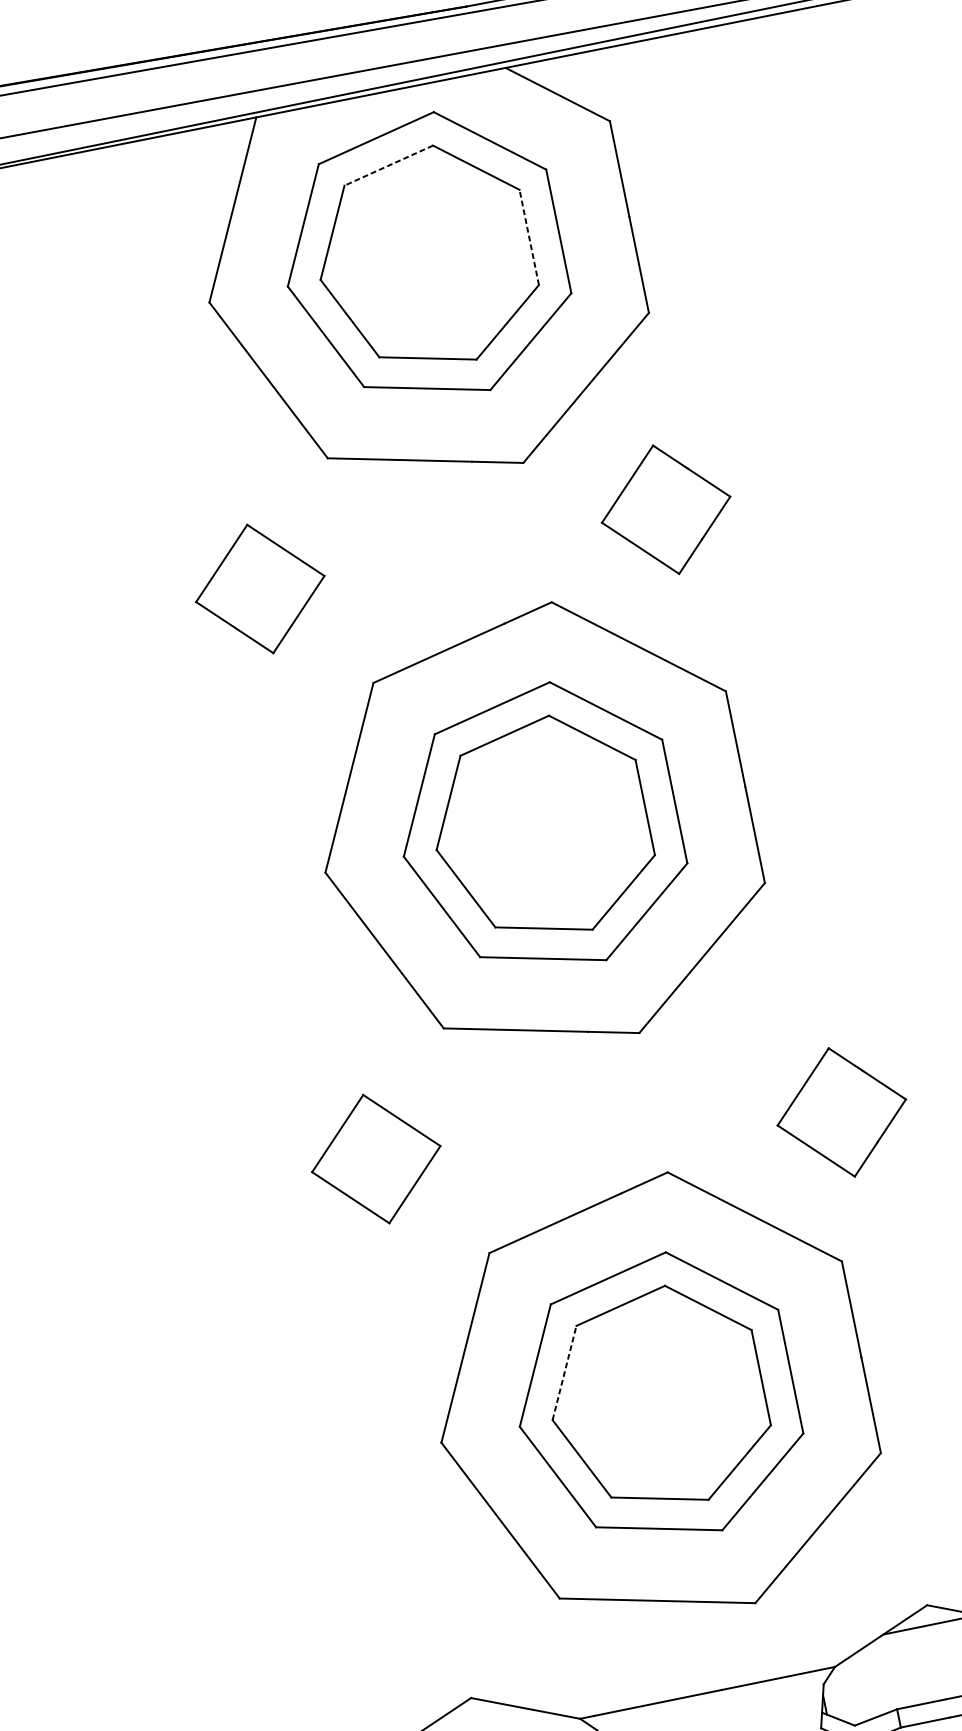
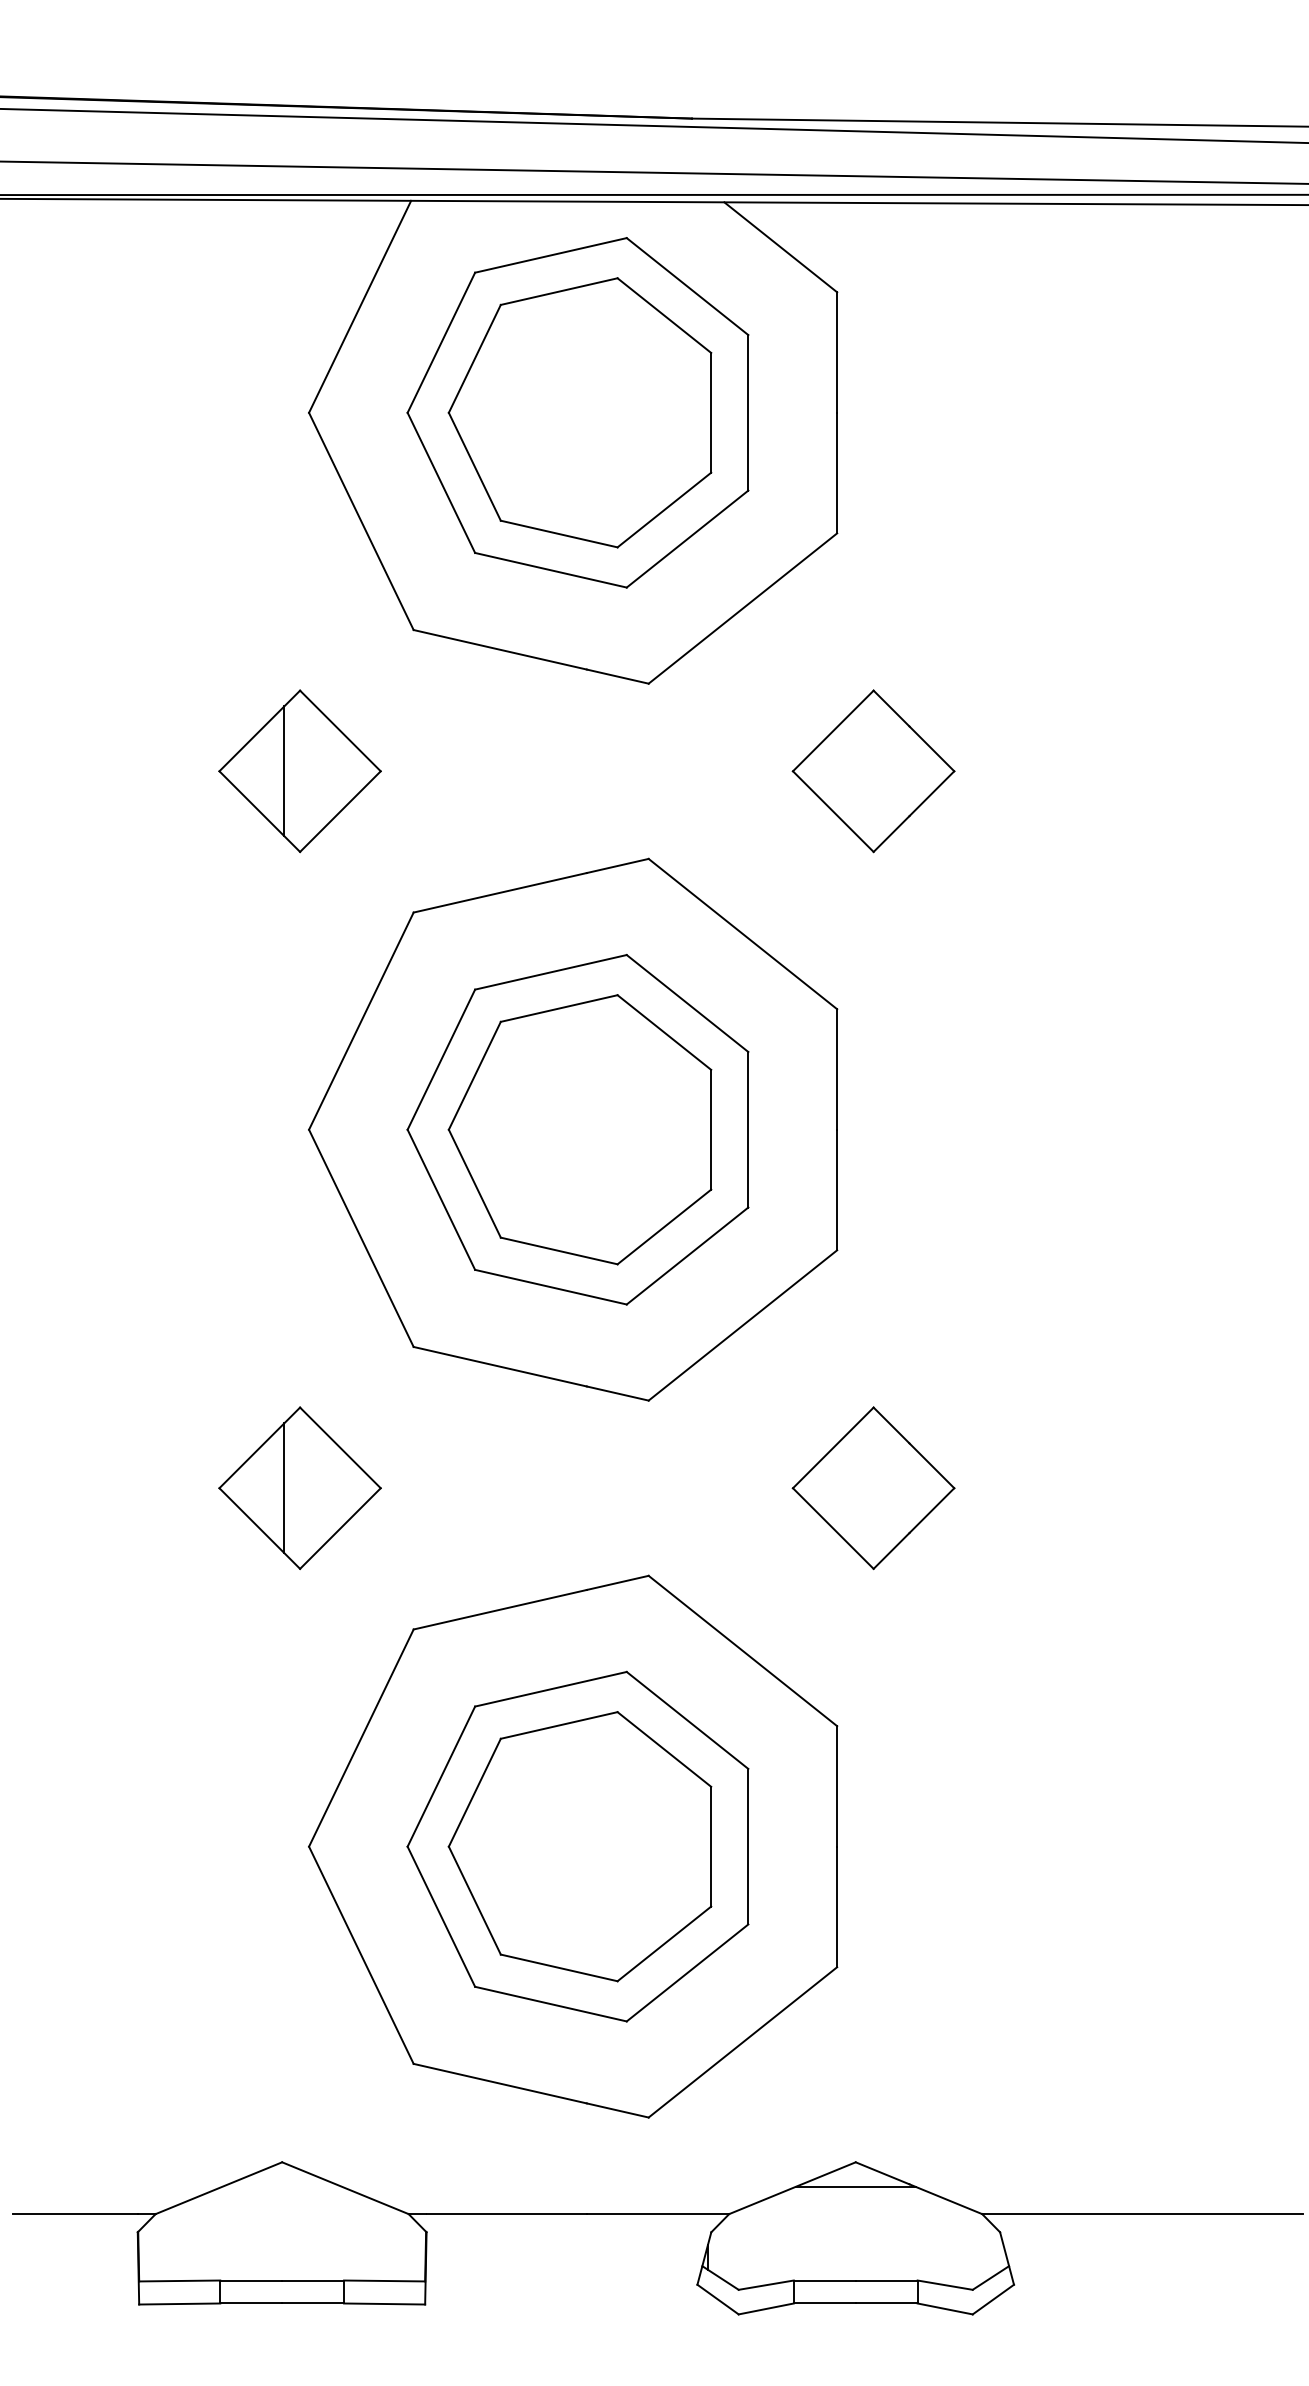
line: (388, 165) -> (559, 291), dashed -> solid
line: (529, 237) -> (711, 412), dashed -> solid
part: (666, 509) -> (873, 771), moved
line: (247, 591) -> (284, 771), added
part: (841, 1112) -> (873, 1488), moved
line: (363, 1161) -> (284, 1488), added
line: (564, 1372) -> (474, 1792), dashed -> solid

